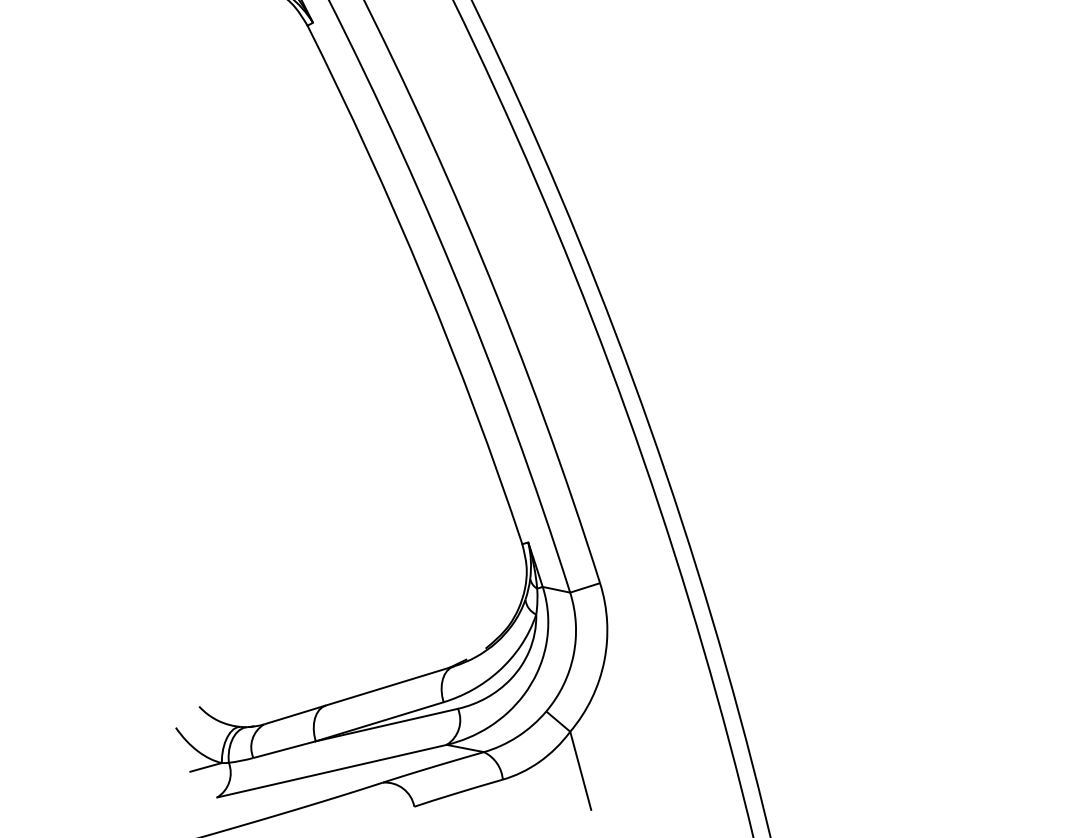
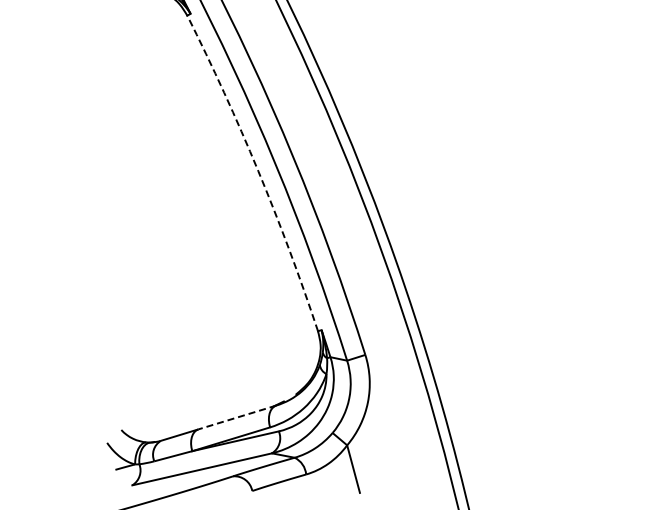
arc: (424, 281) -> (258, 171), solid -> dashed
line: (390, 685) -> (237, 417), solid -> dashed

